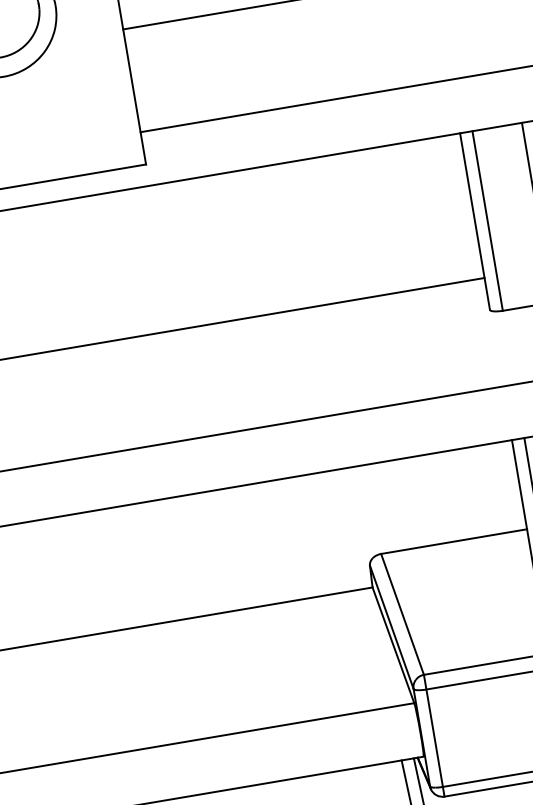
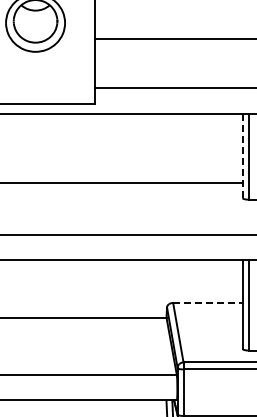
line: (474, 220) -> (242, 155), solid -> dashed
line: (452, 540) -> (207, 302), solid -> dashed

